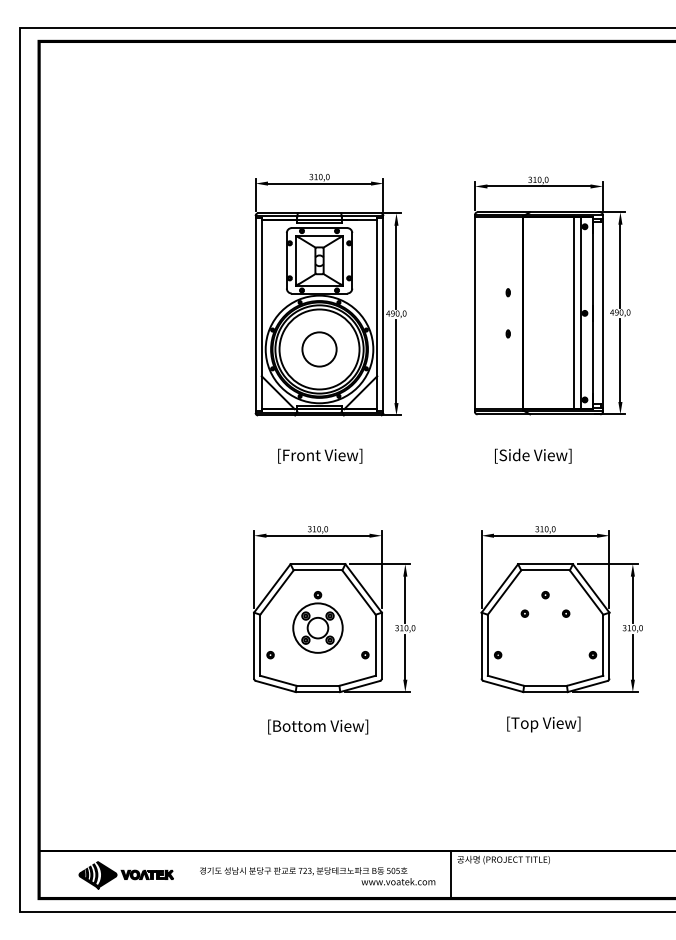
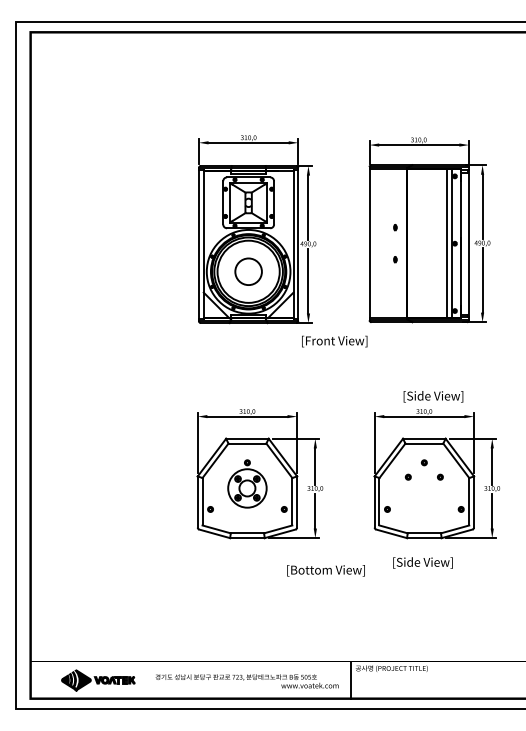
text: (320, 455) -> (334, 341), moved
text: (533, 455) -> (433, 396), moved
text: (543, 724) -> (422, 563), [Top View] -> [Side View]
text: (318, 726) -> (326, 570), moved

